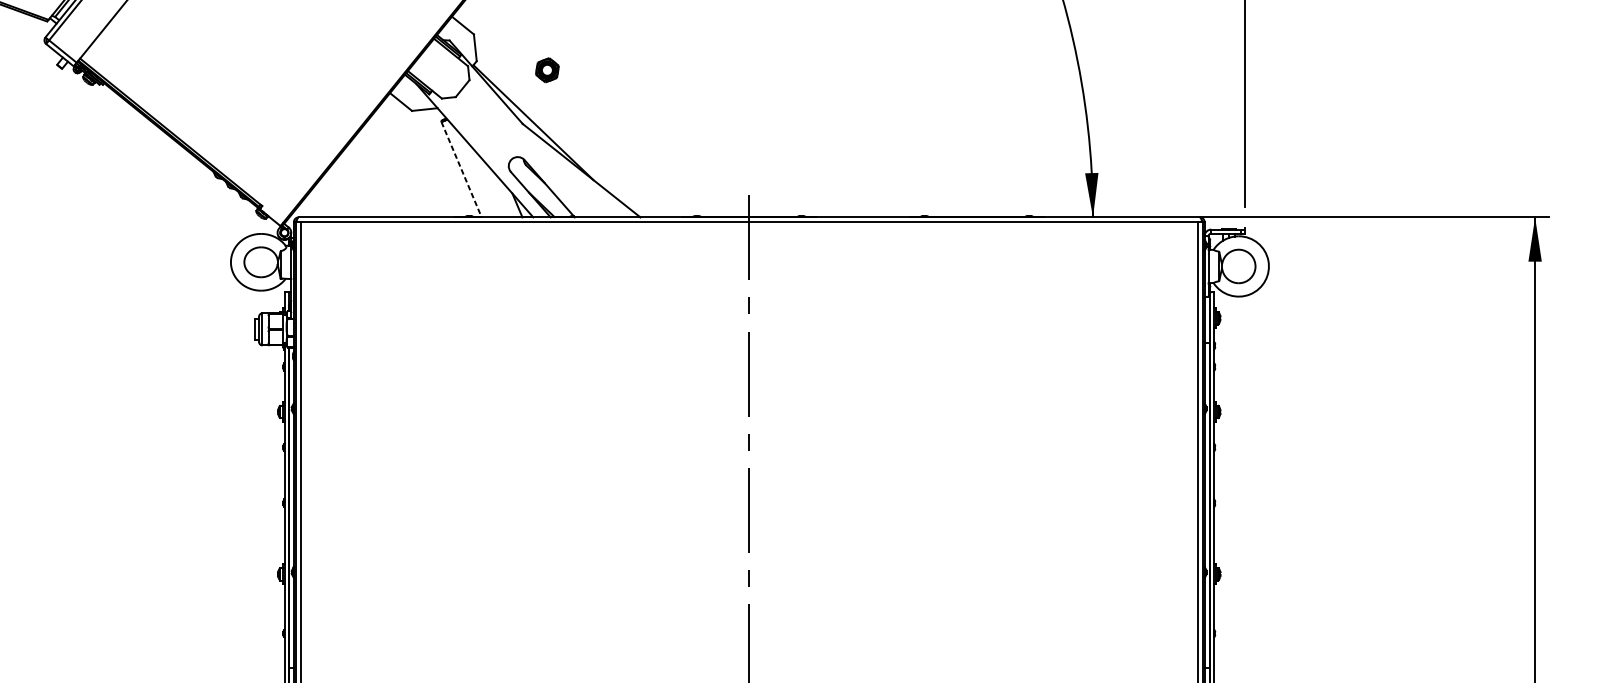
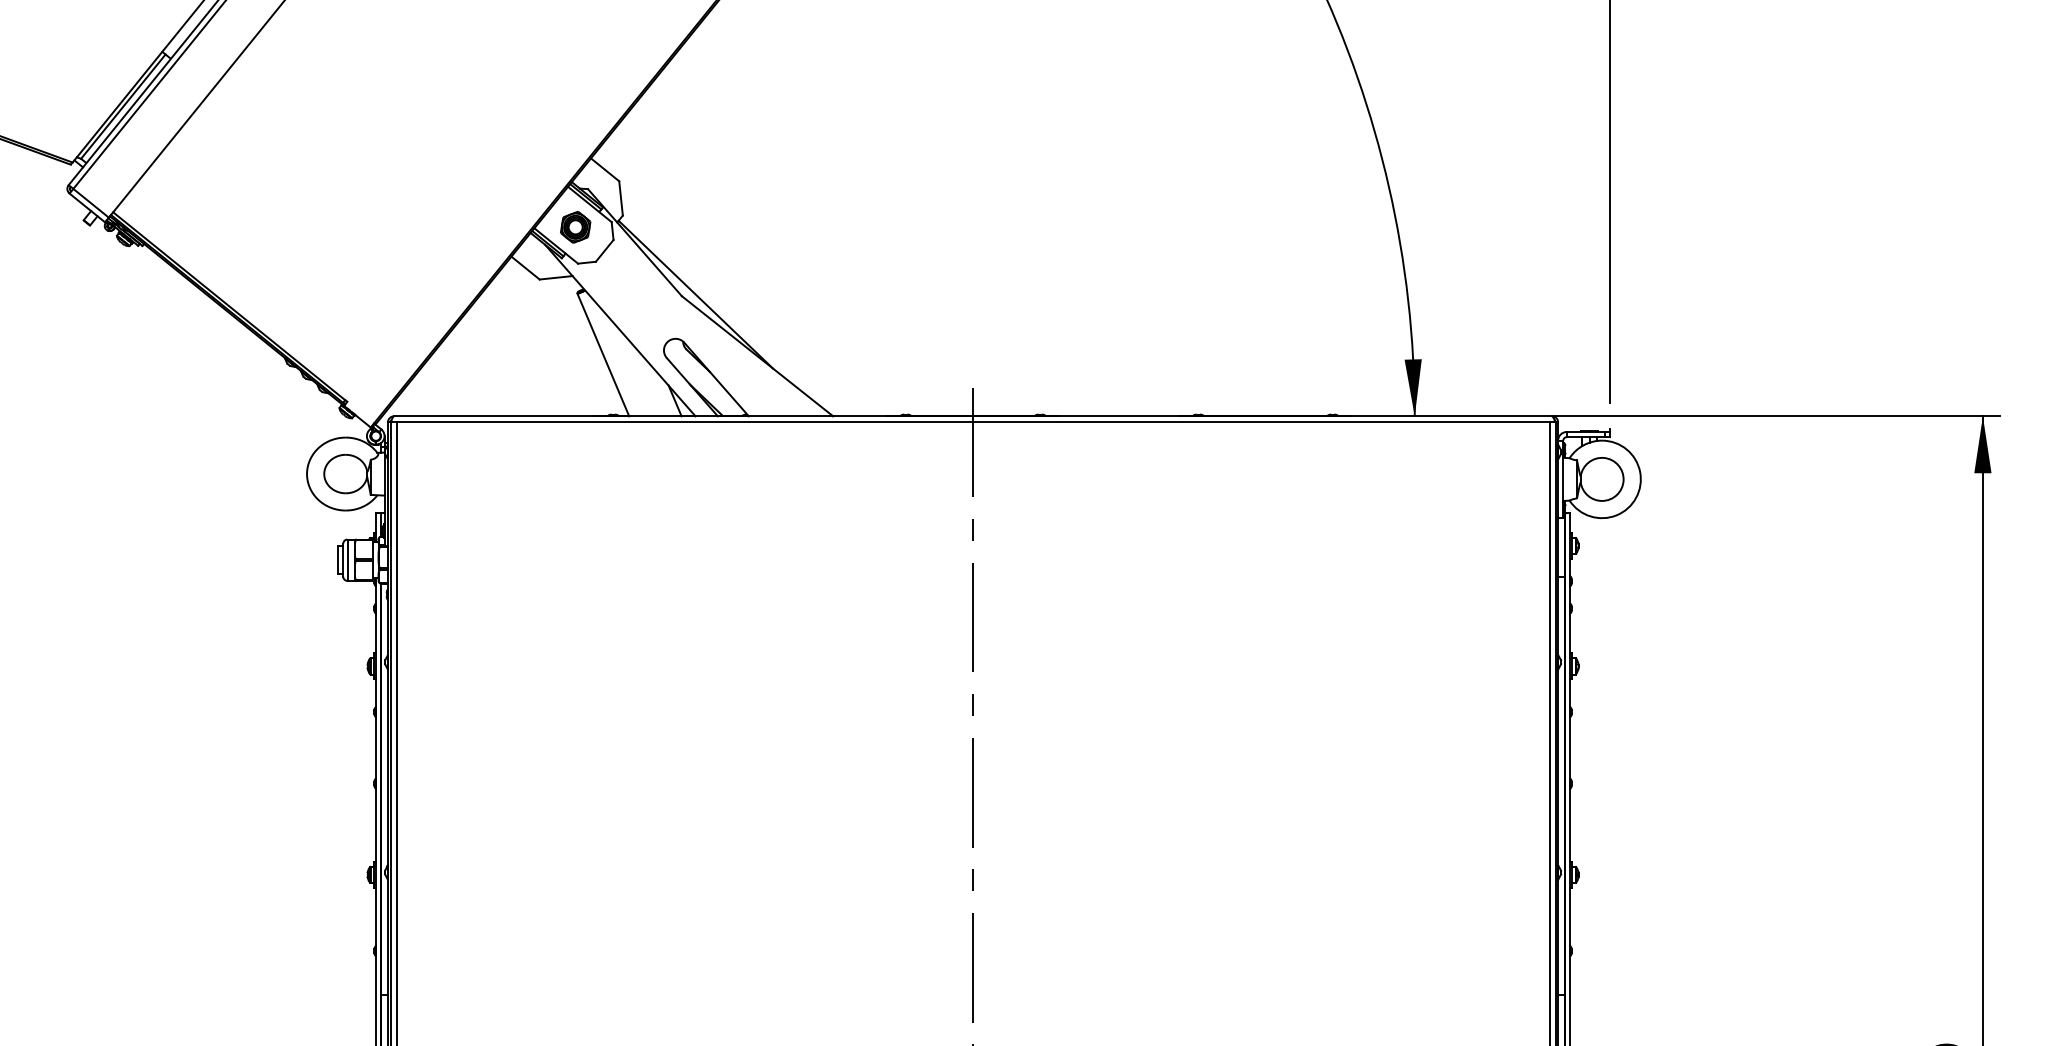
part: (547, 70) -> (575, 227), moved
line: (461, 170) -> (603, 355), dashed -> solid

